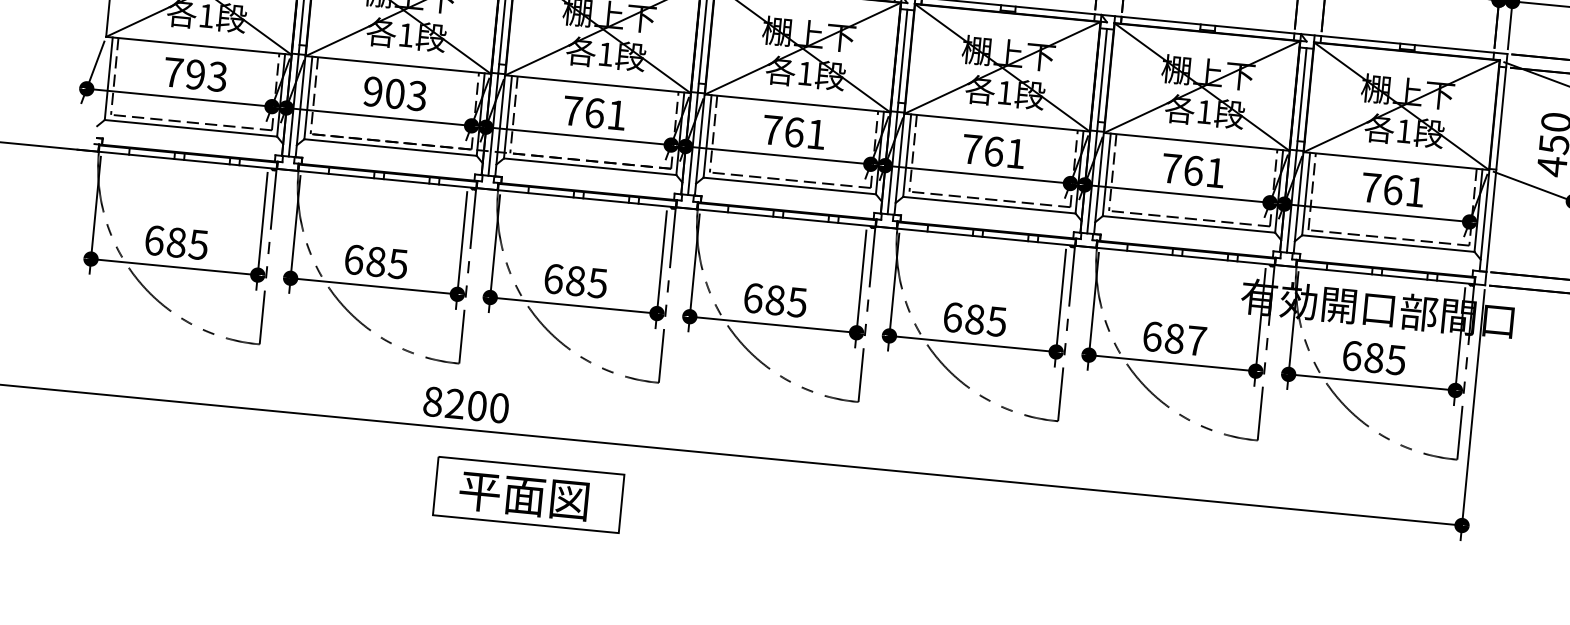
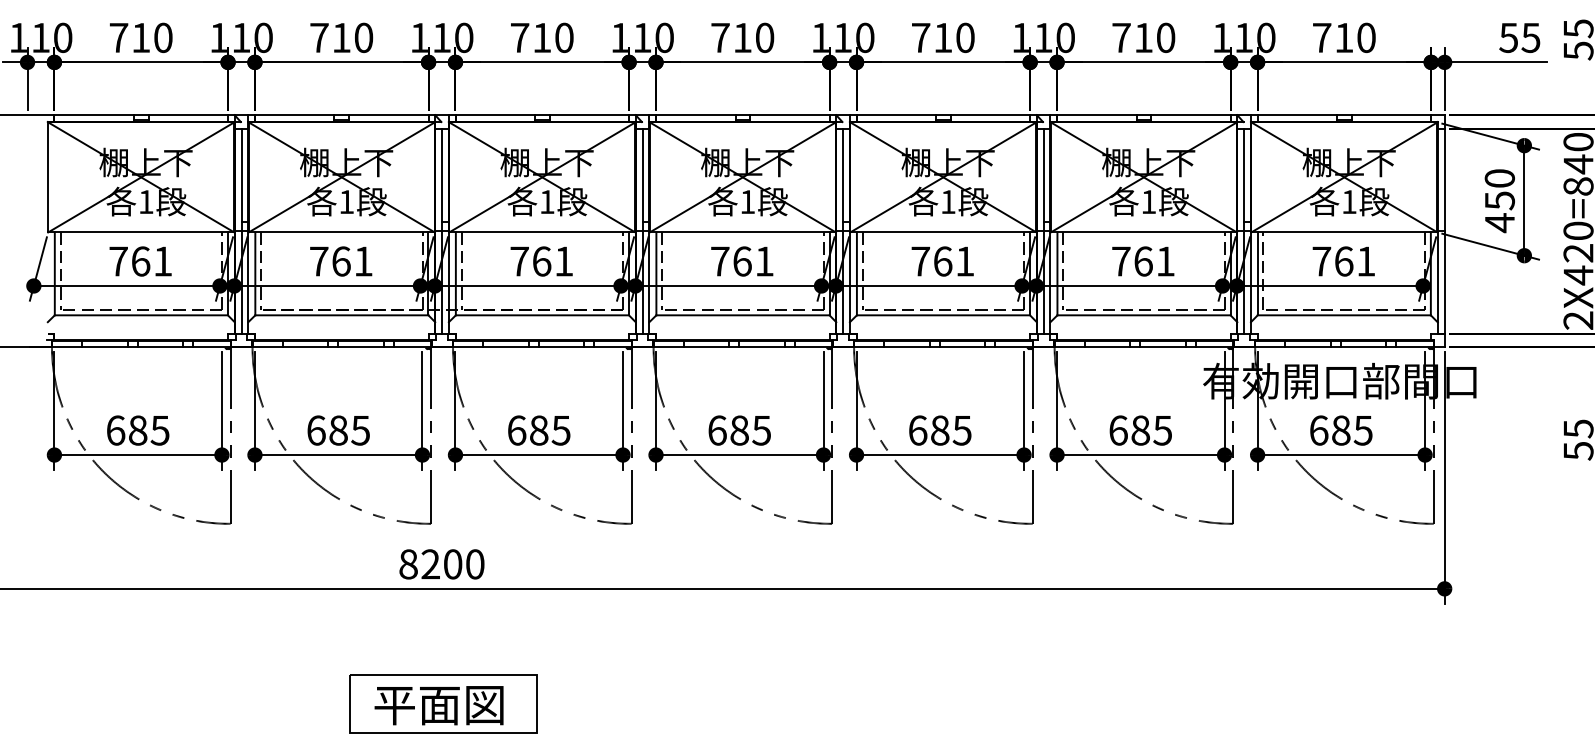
text: (206, 75) -> (151, 261), 793 -> 761
text: (395, 93) -> (341, 261), 903 -> 761
text: (1196, 340) -> (1162, 430), 687 -> 685
part: (528, 494) -> (443, 703), moved

